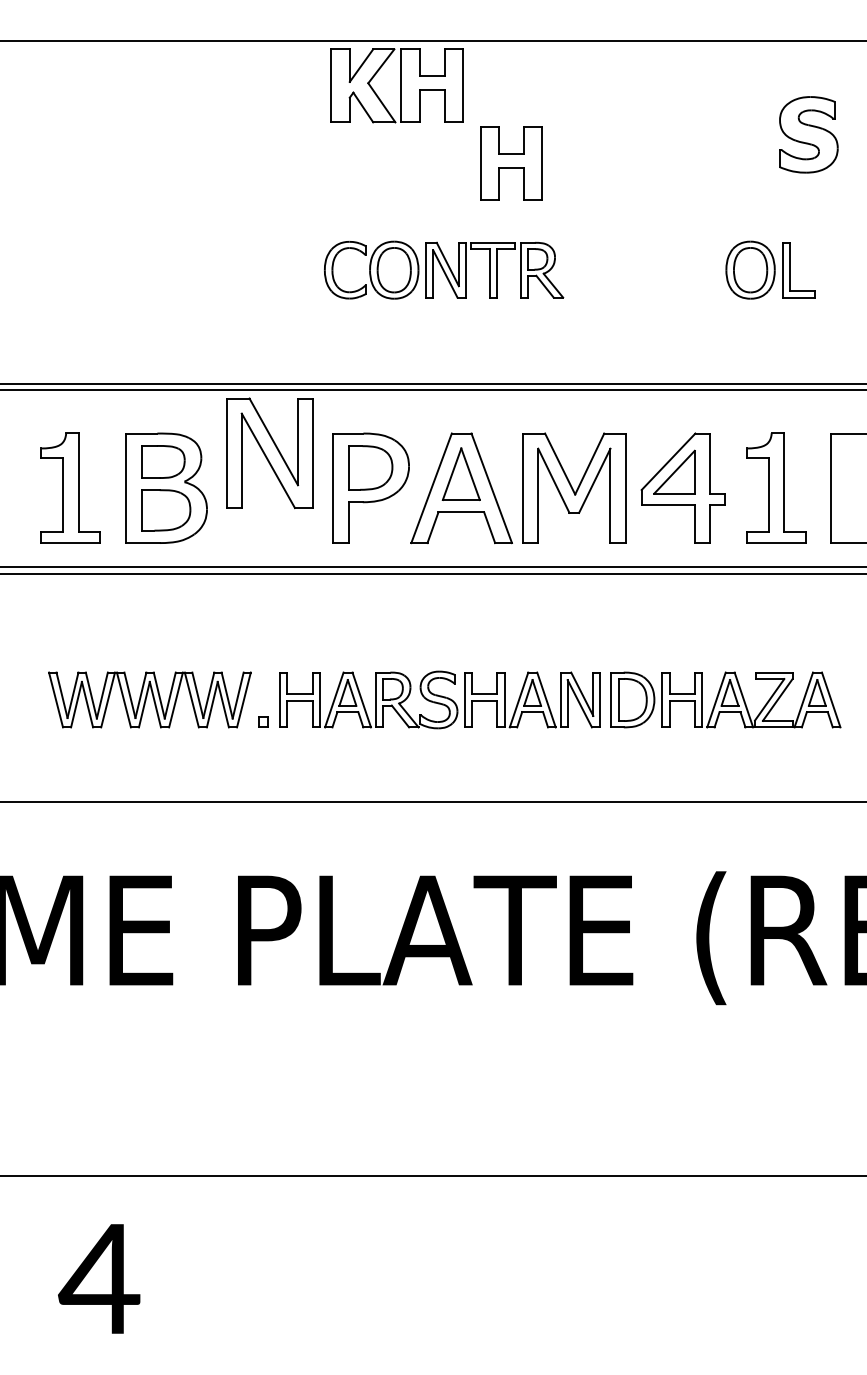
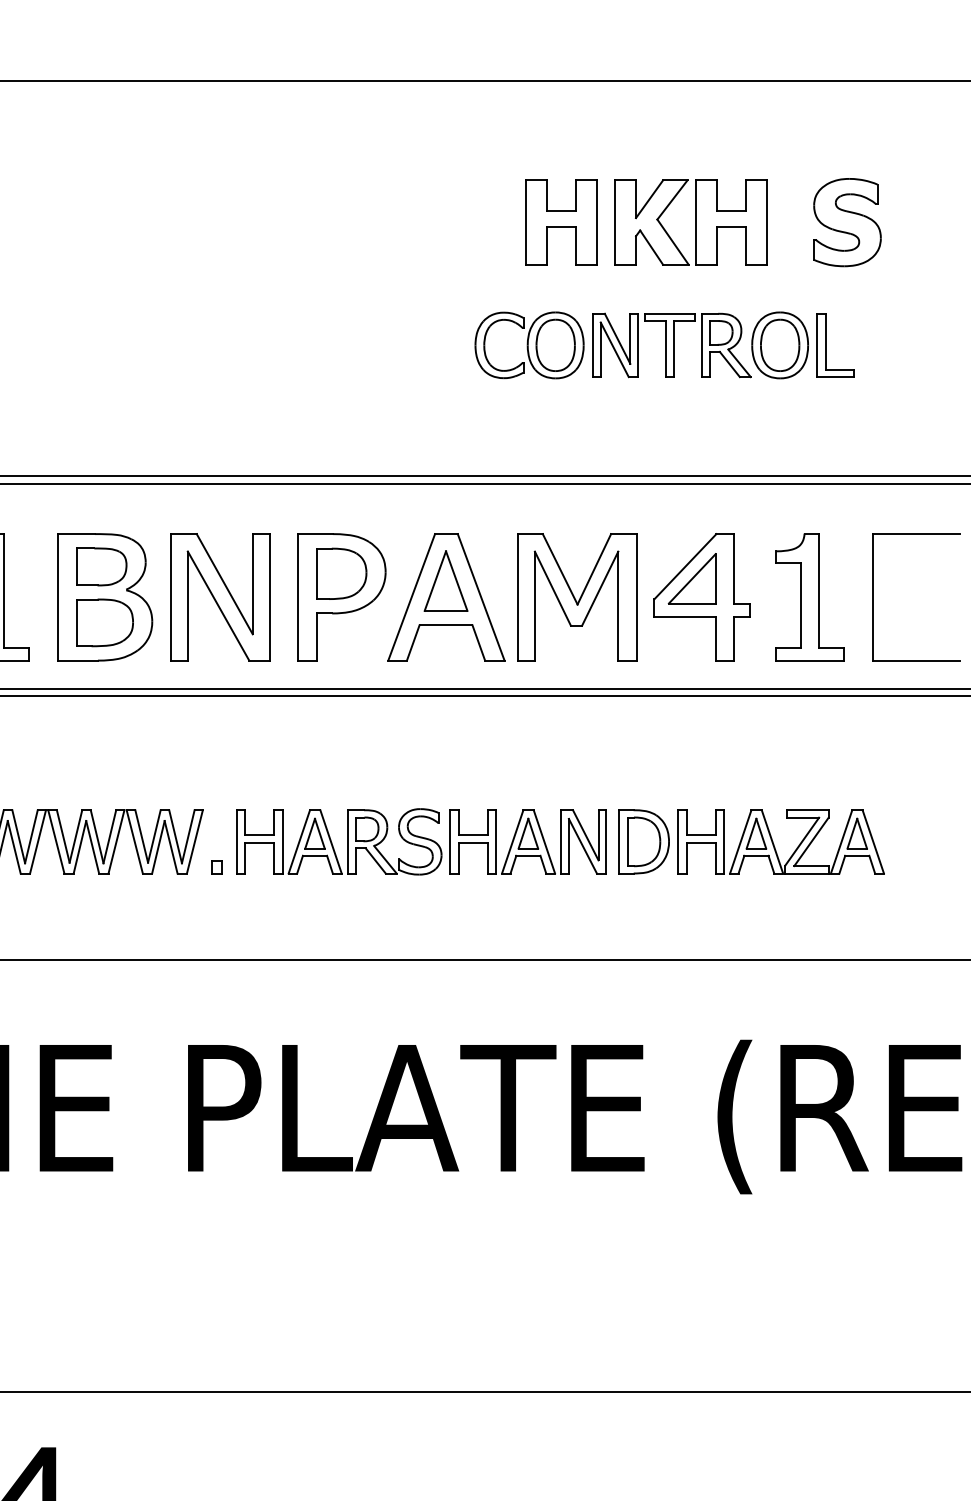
part: (396, 85) -> (689, 222), moved
part: (808, 134) -> (847, 222), moved
part: (511, 163) -> (561, 222), moved
part: (444, 269) -> (613, 344), moved
part: (269, 453) -> (219, 597), moved

